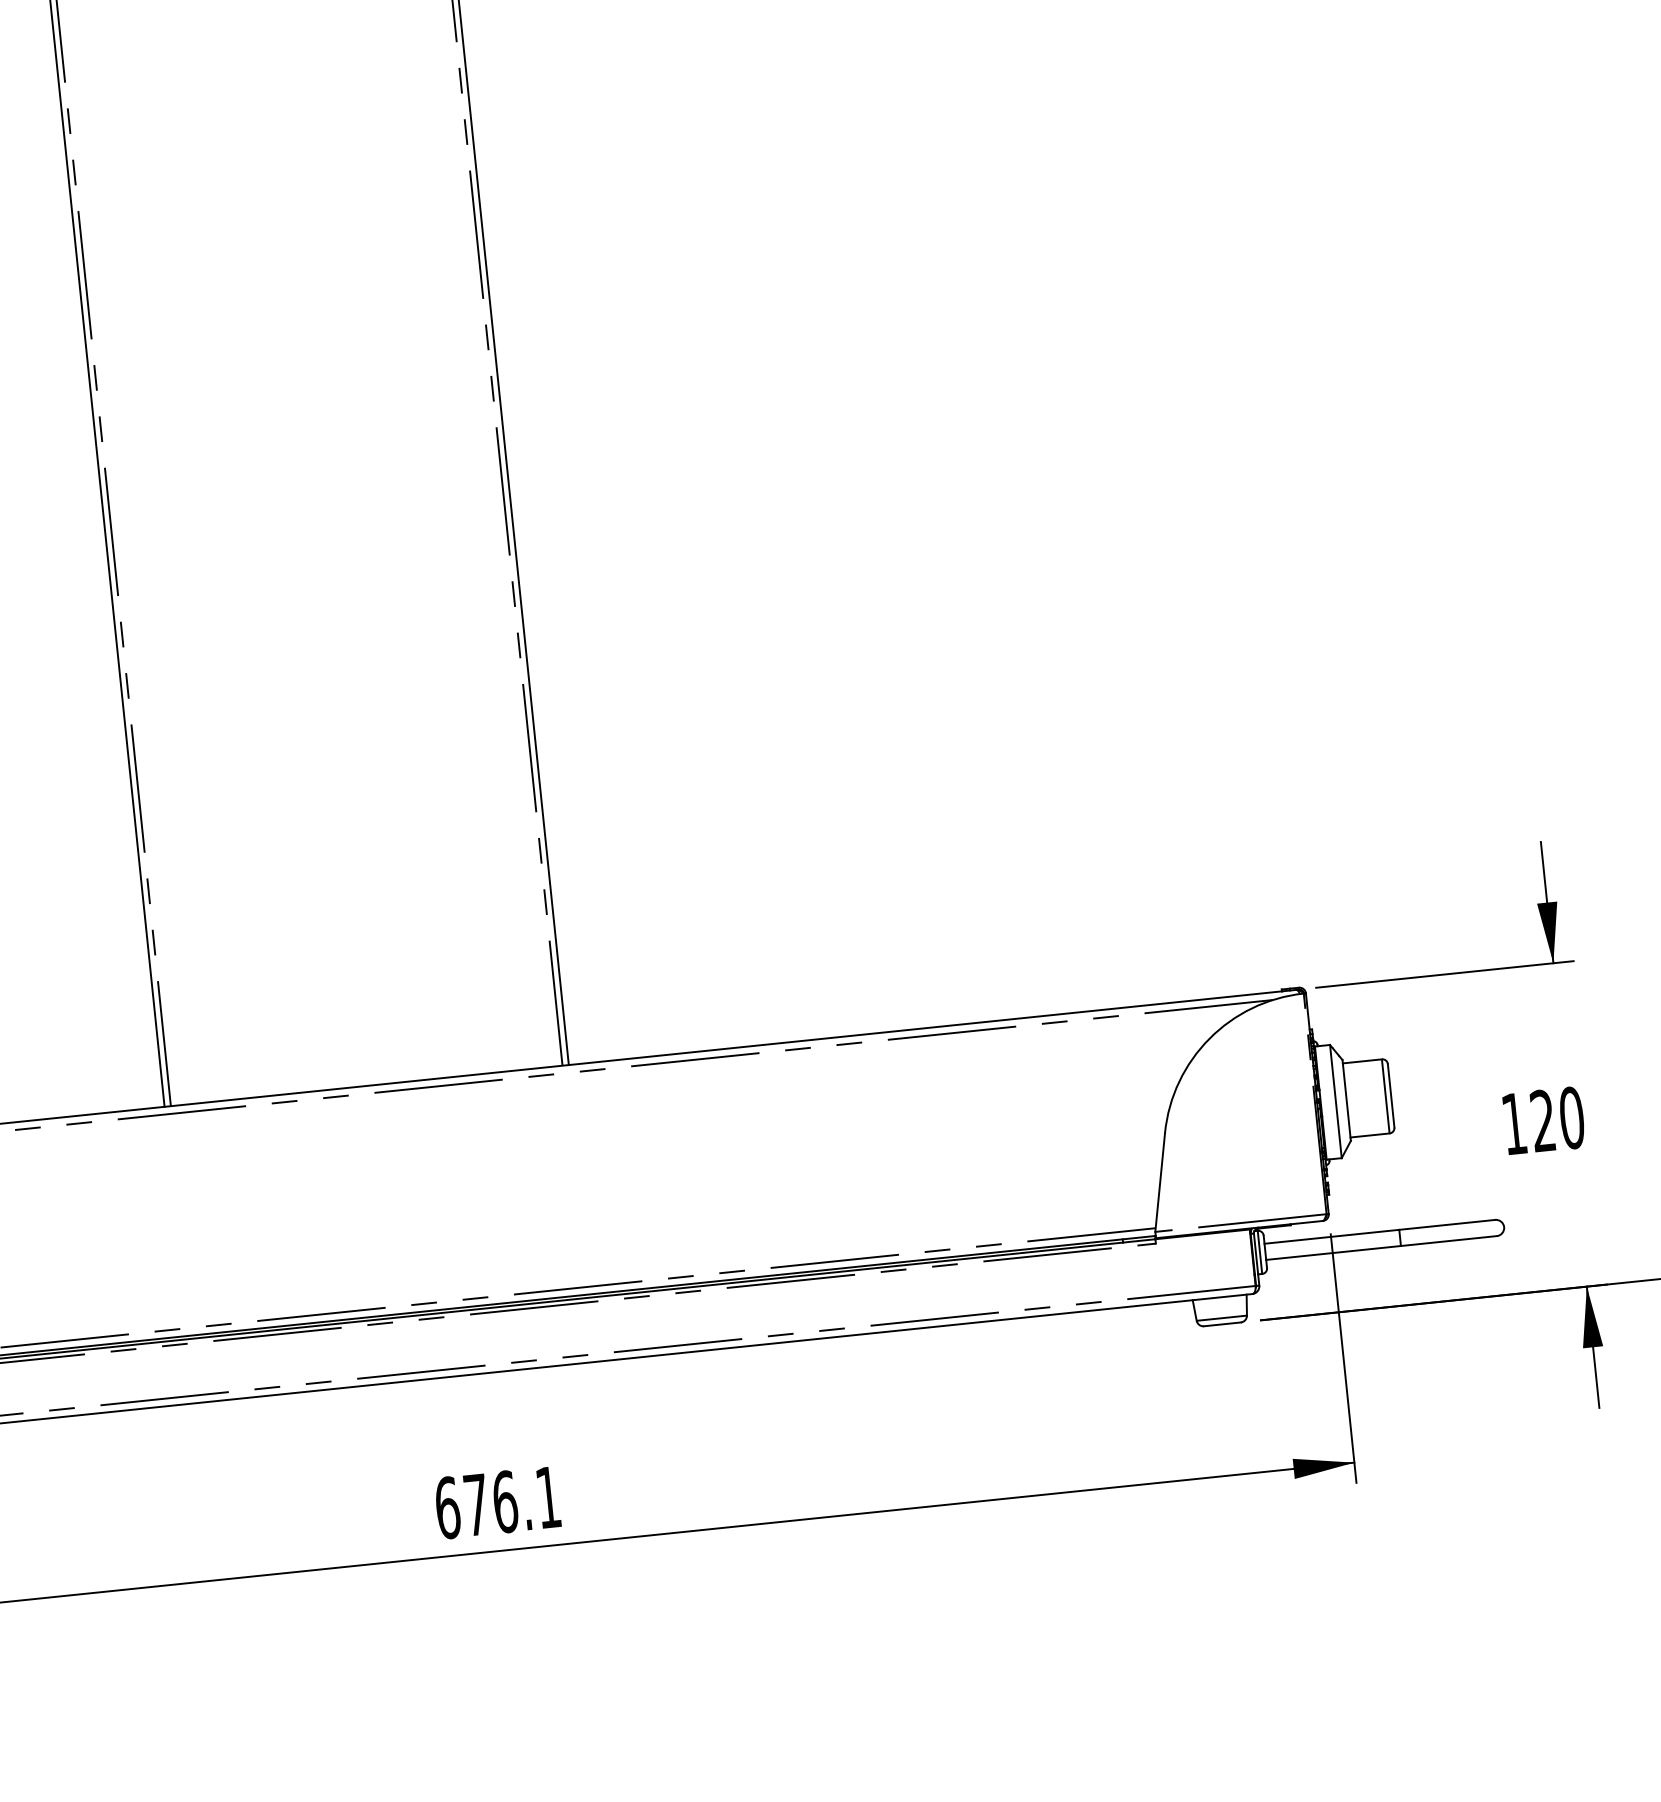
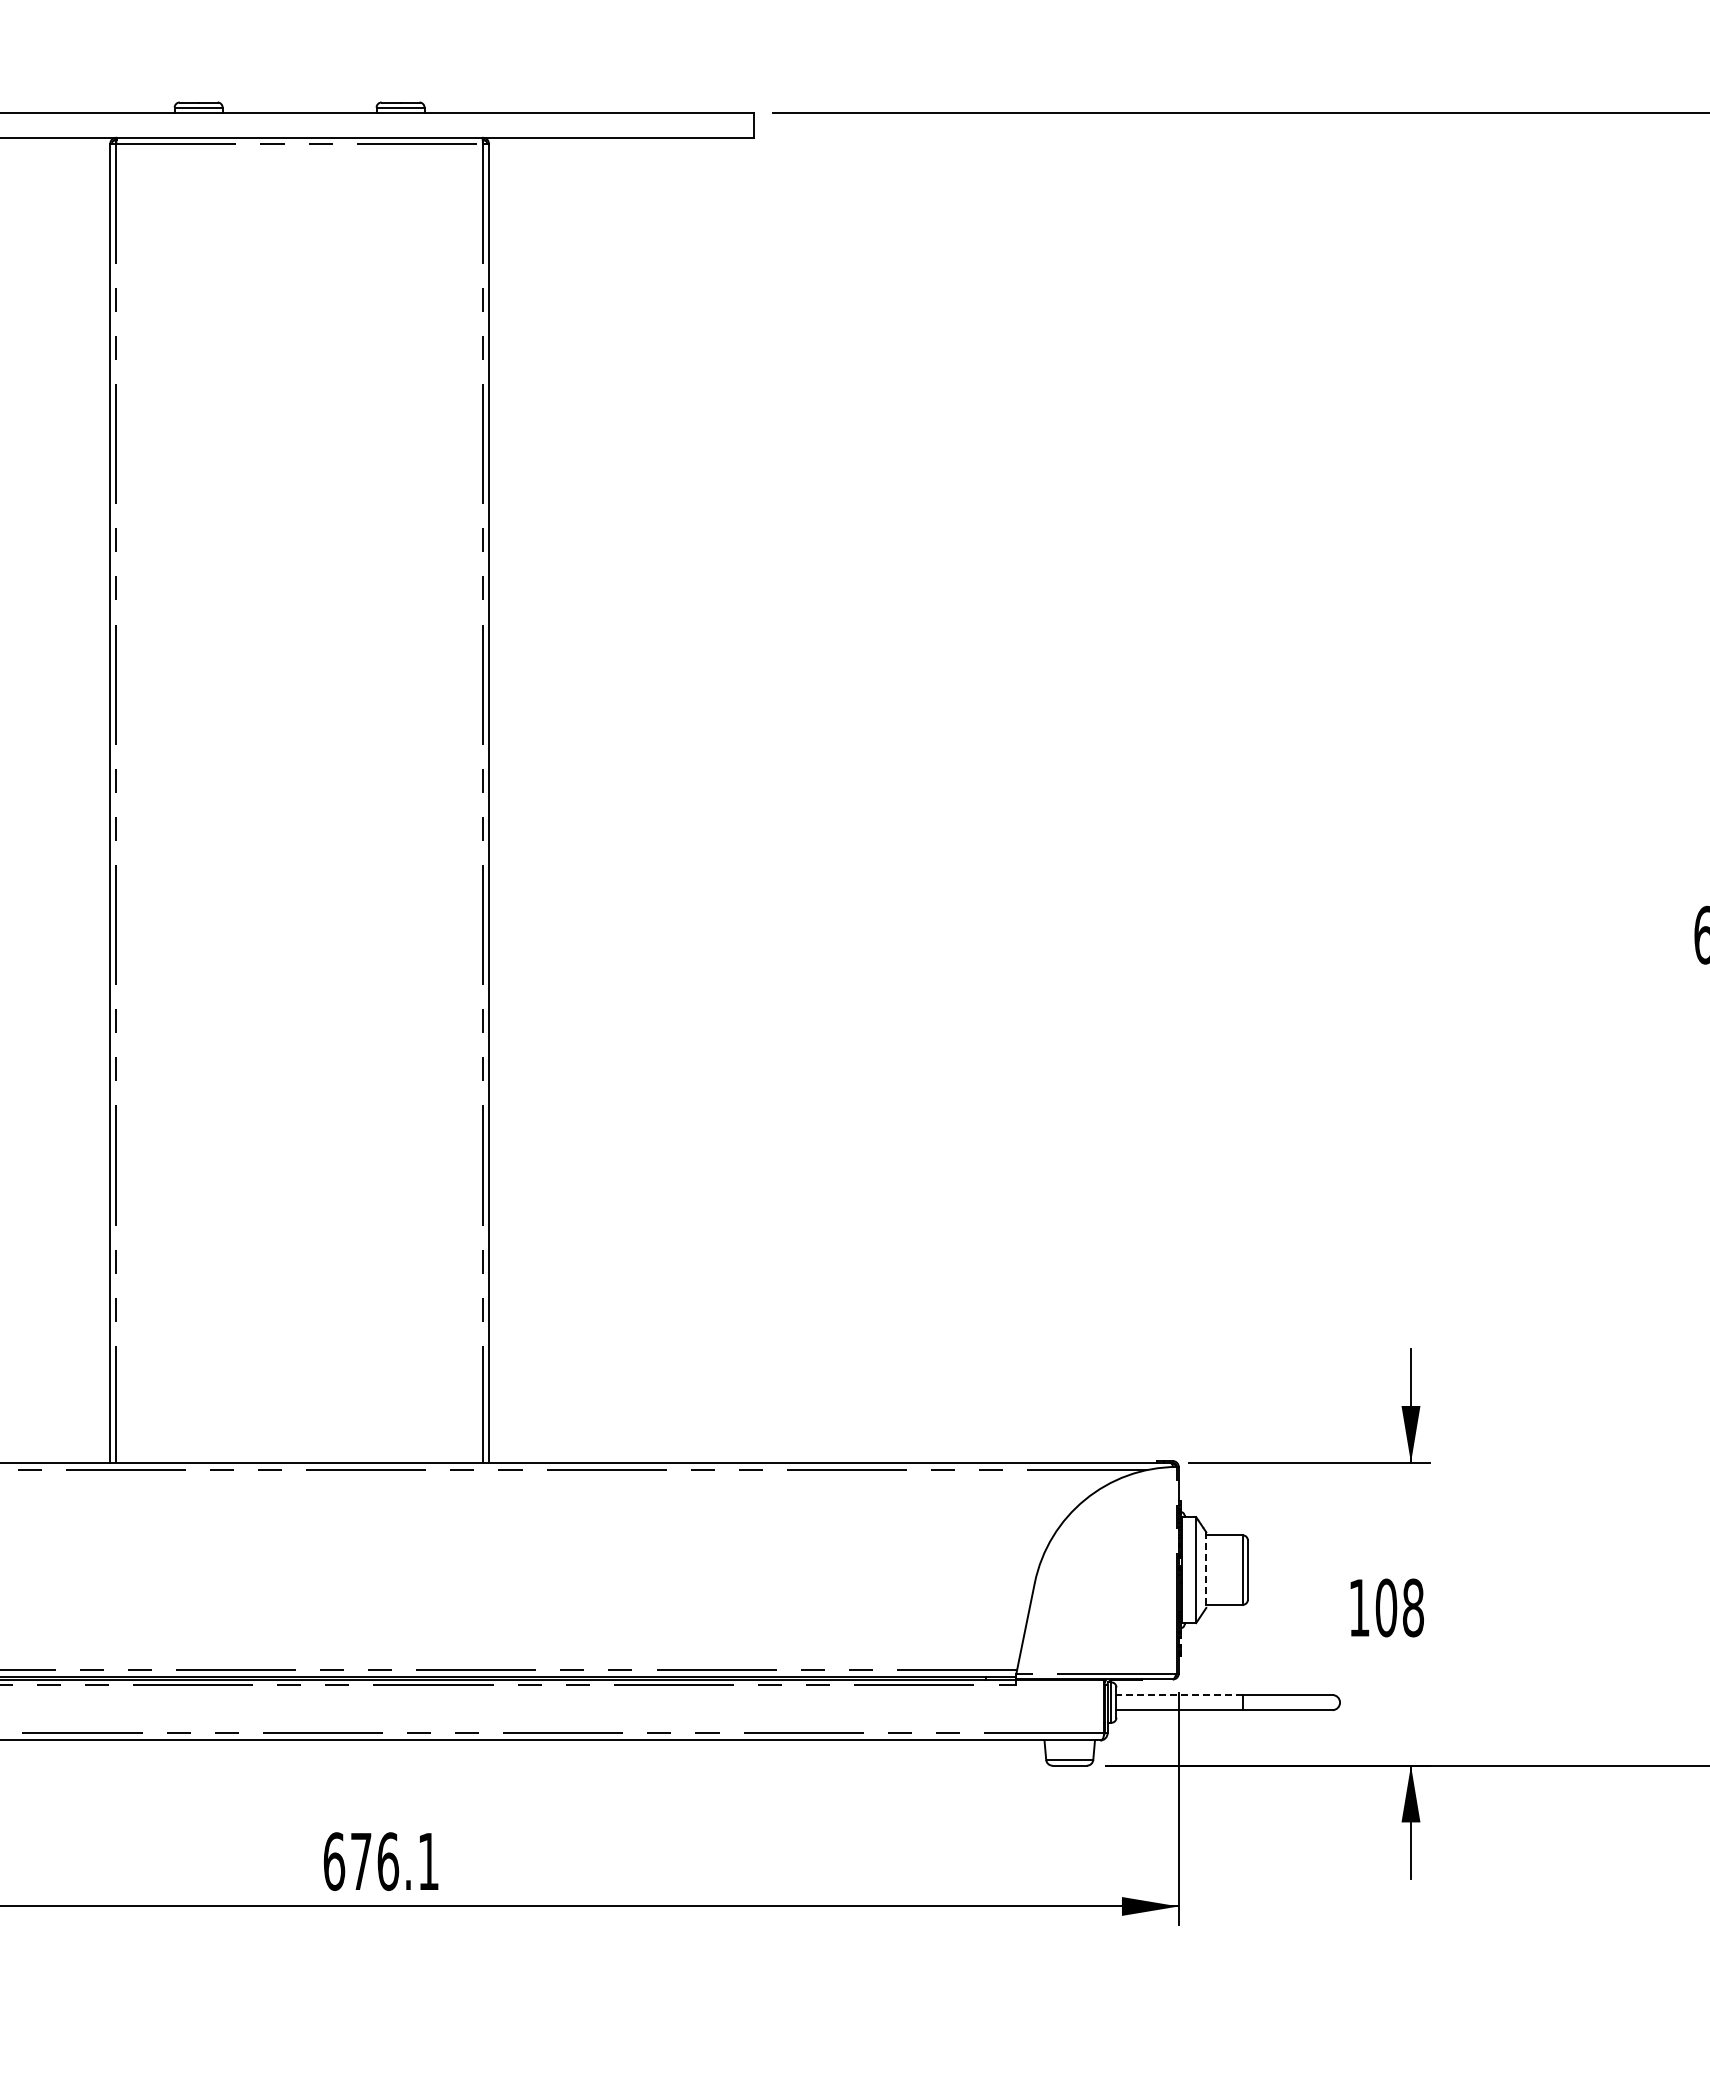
line: (1346, 1100) -> (1206, 1570), solid -> dashed
text: (1557, 1119) -> (1399, 1607), 120 -> 108
line: (1331, 1237) -> (1179, 1695), solid -> dashed

